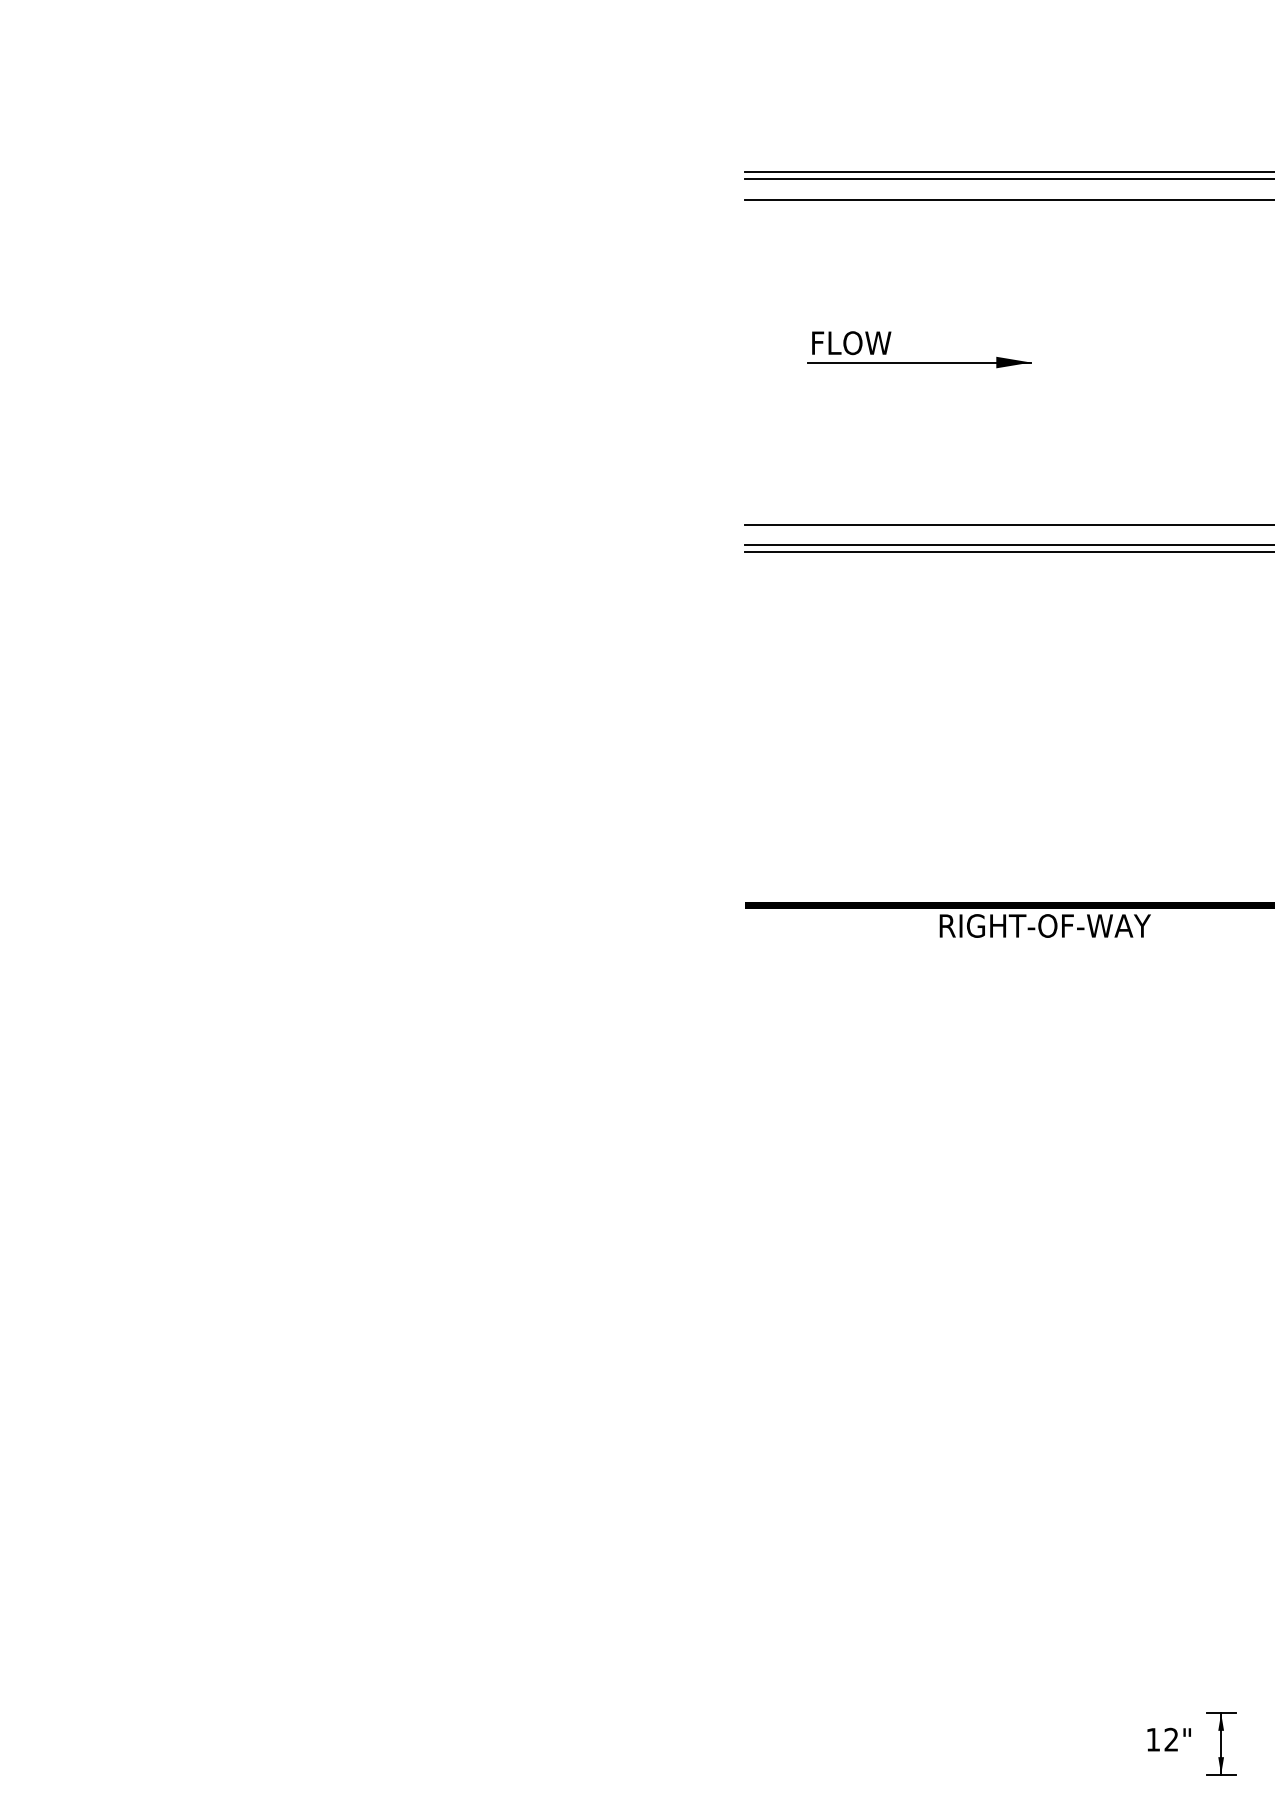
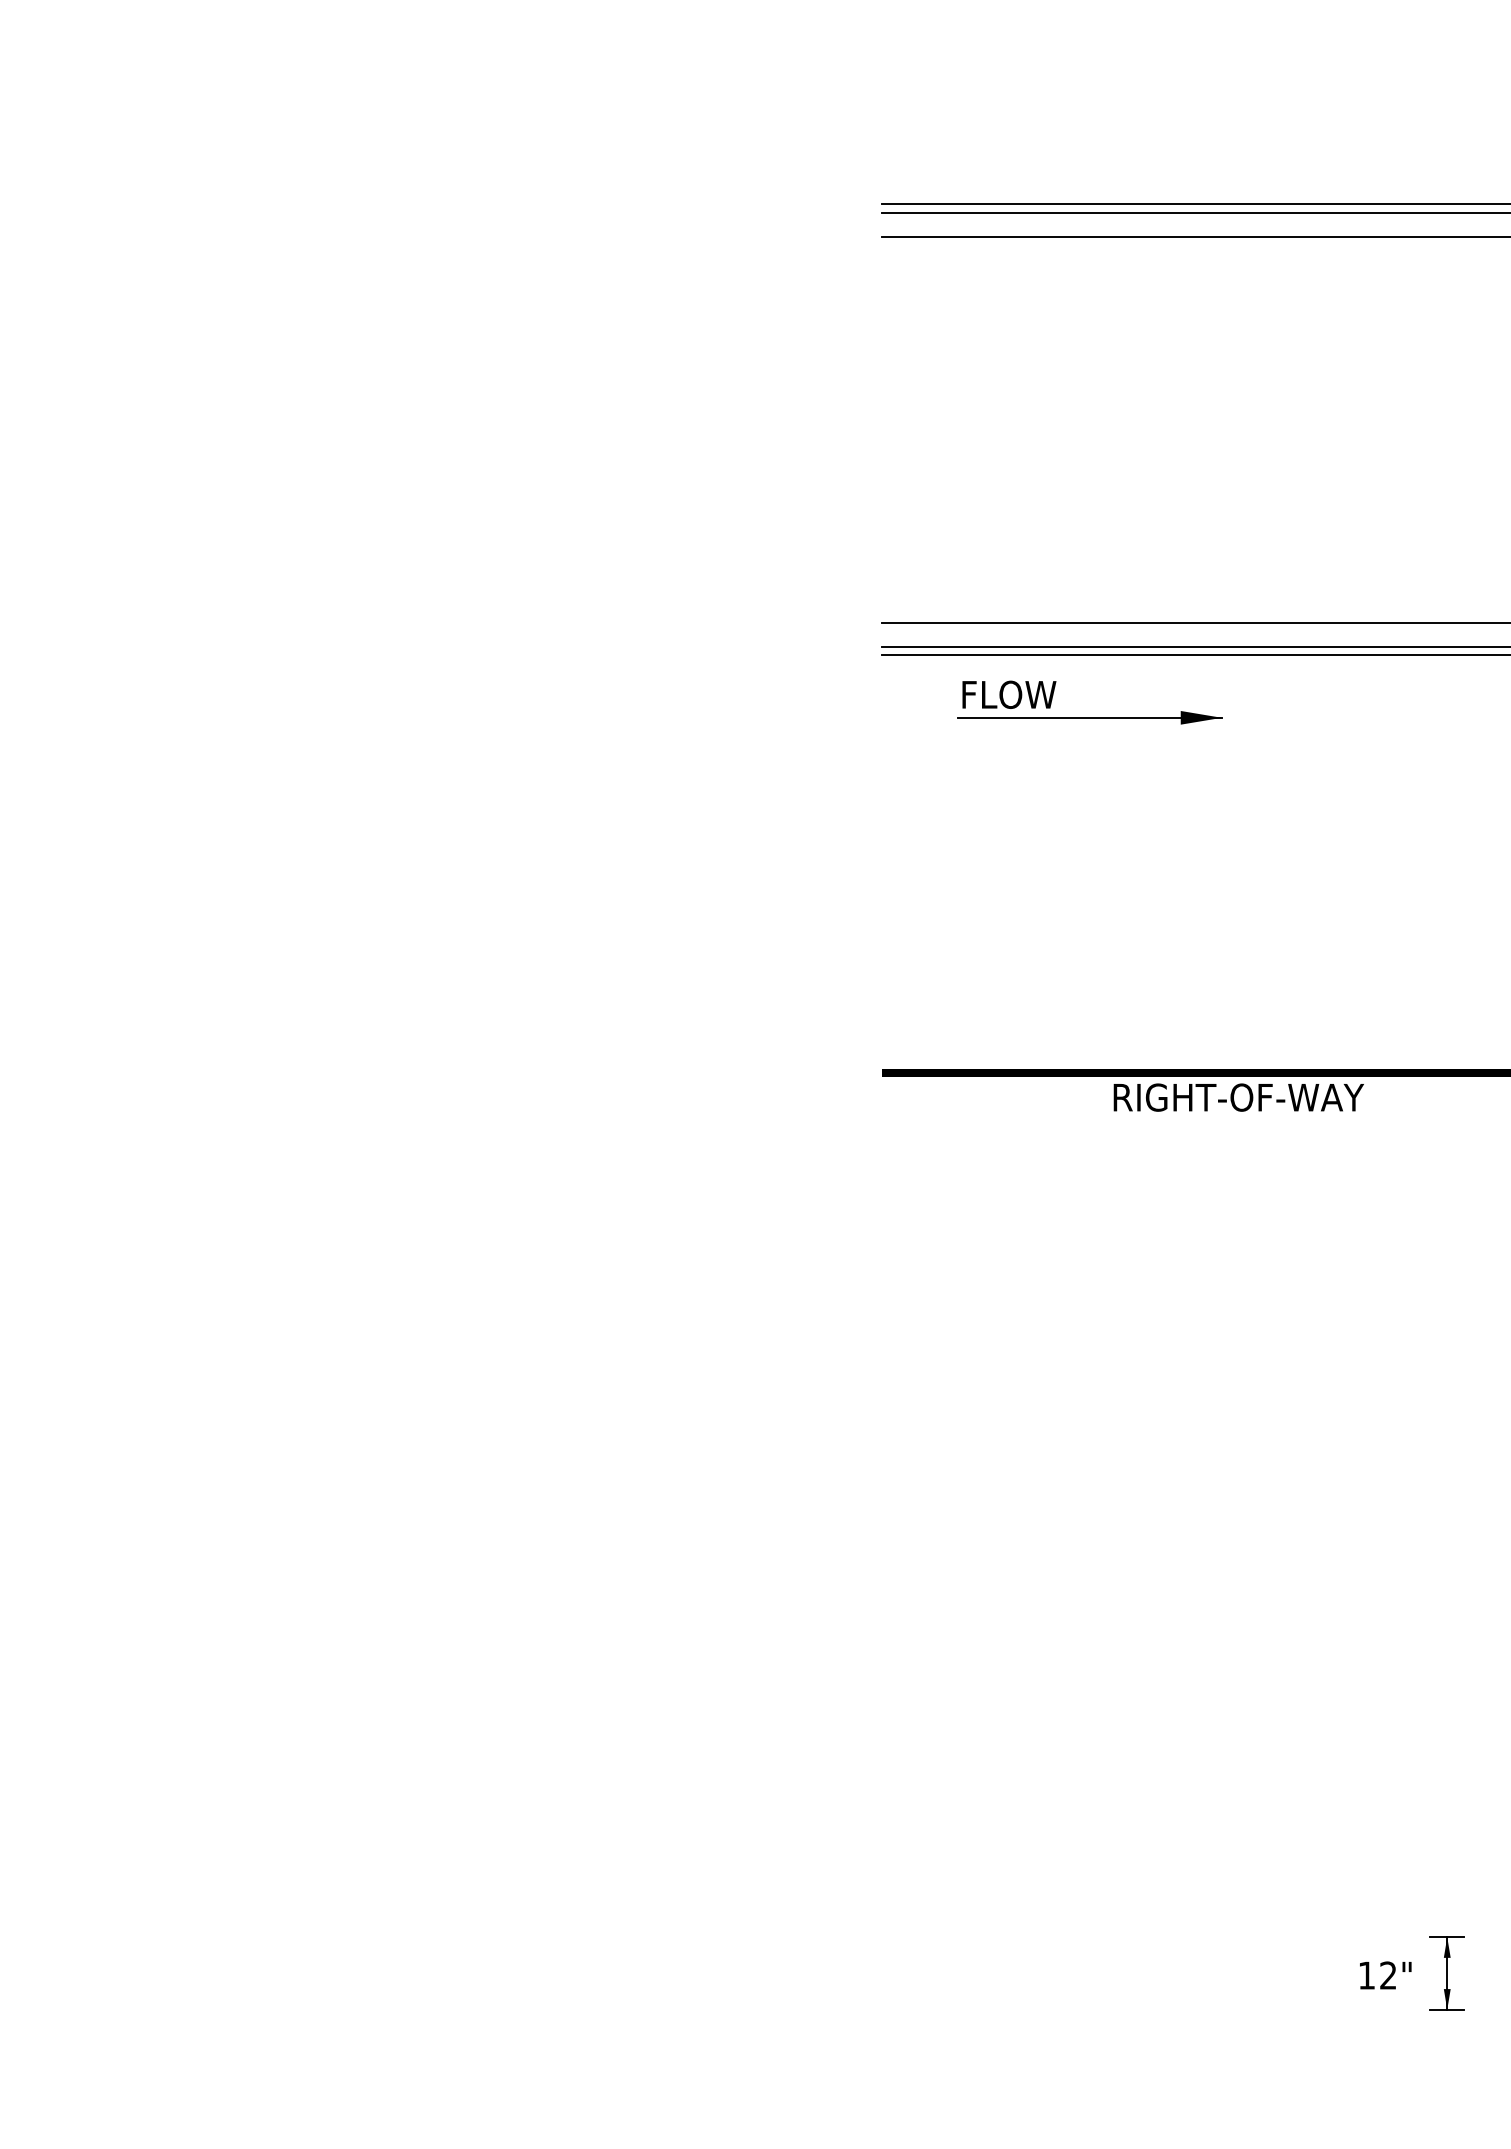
part: (919, 362) -> (1089, 717), moved
text: (1168, 1739) -> (1384, 1975), moved
part: (1221, 1743) -> (1447, 1972), moved

